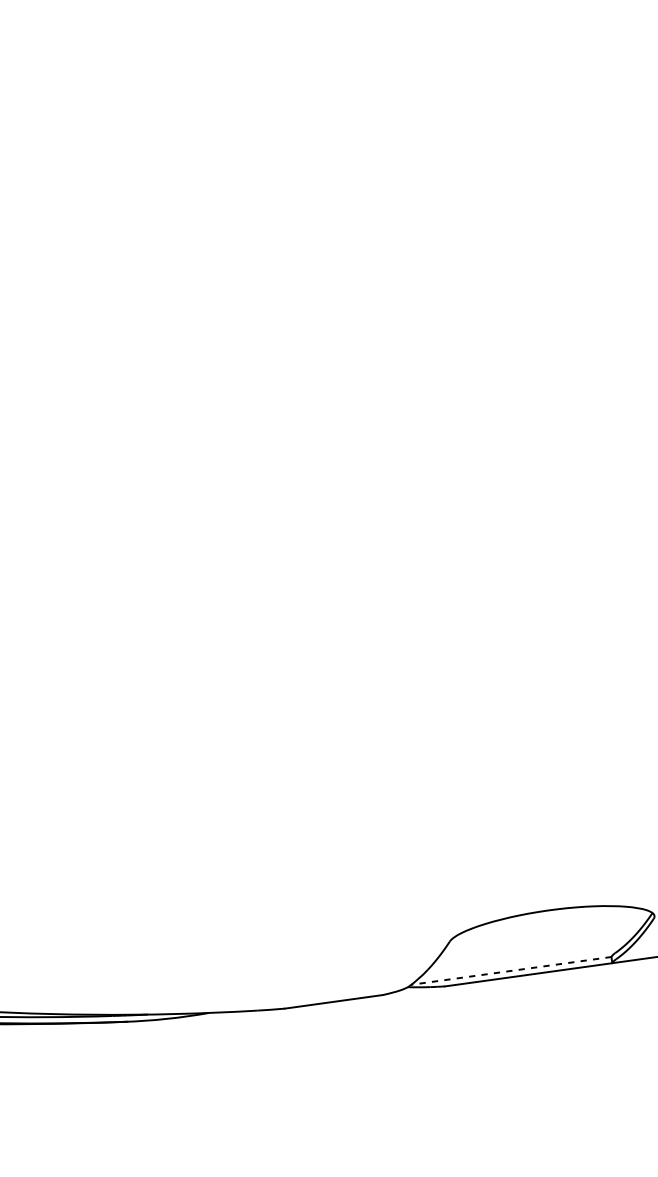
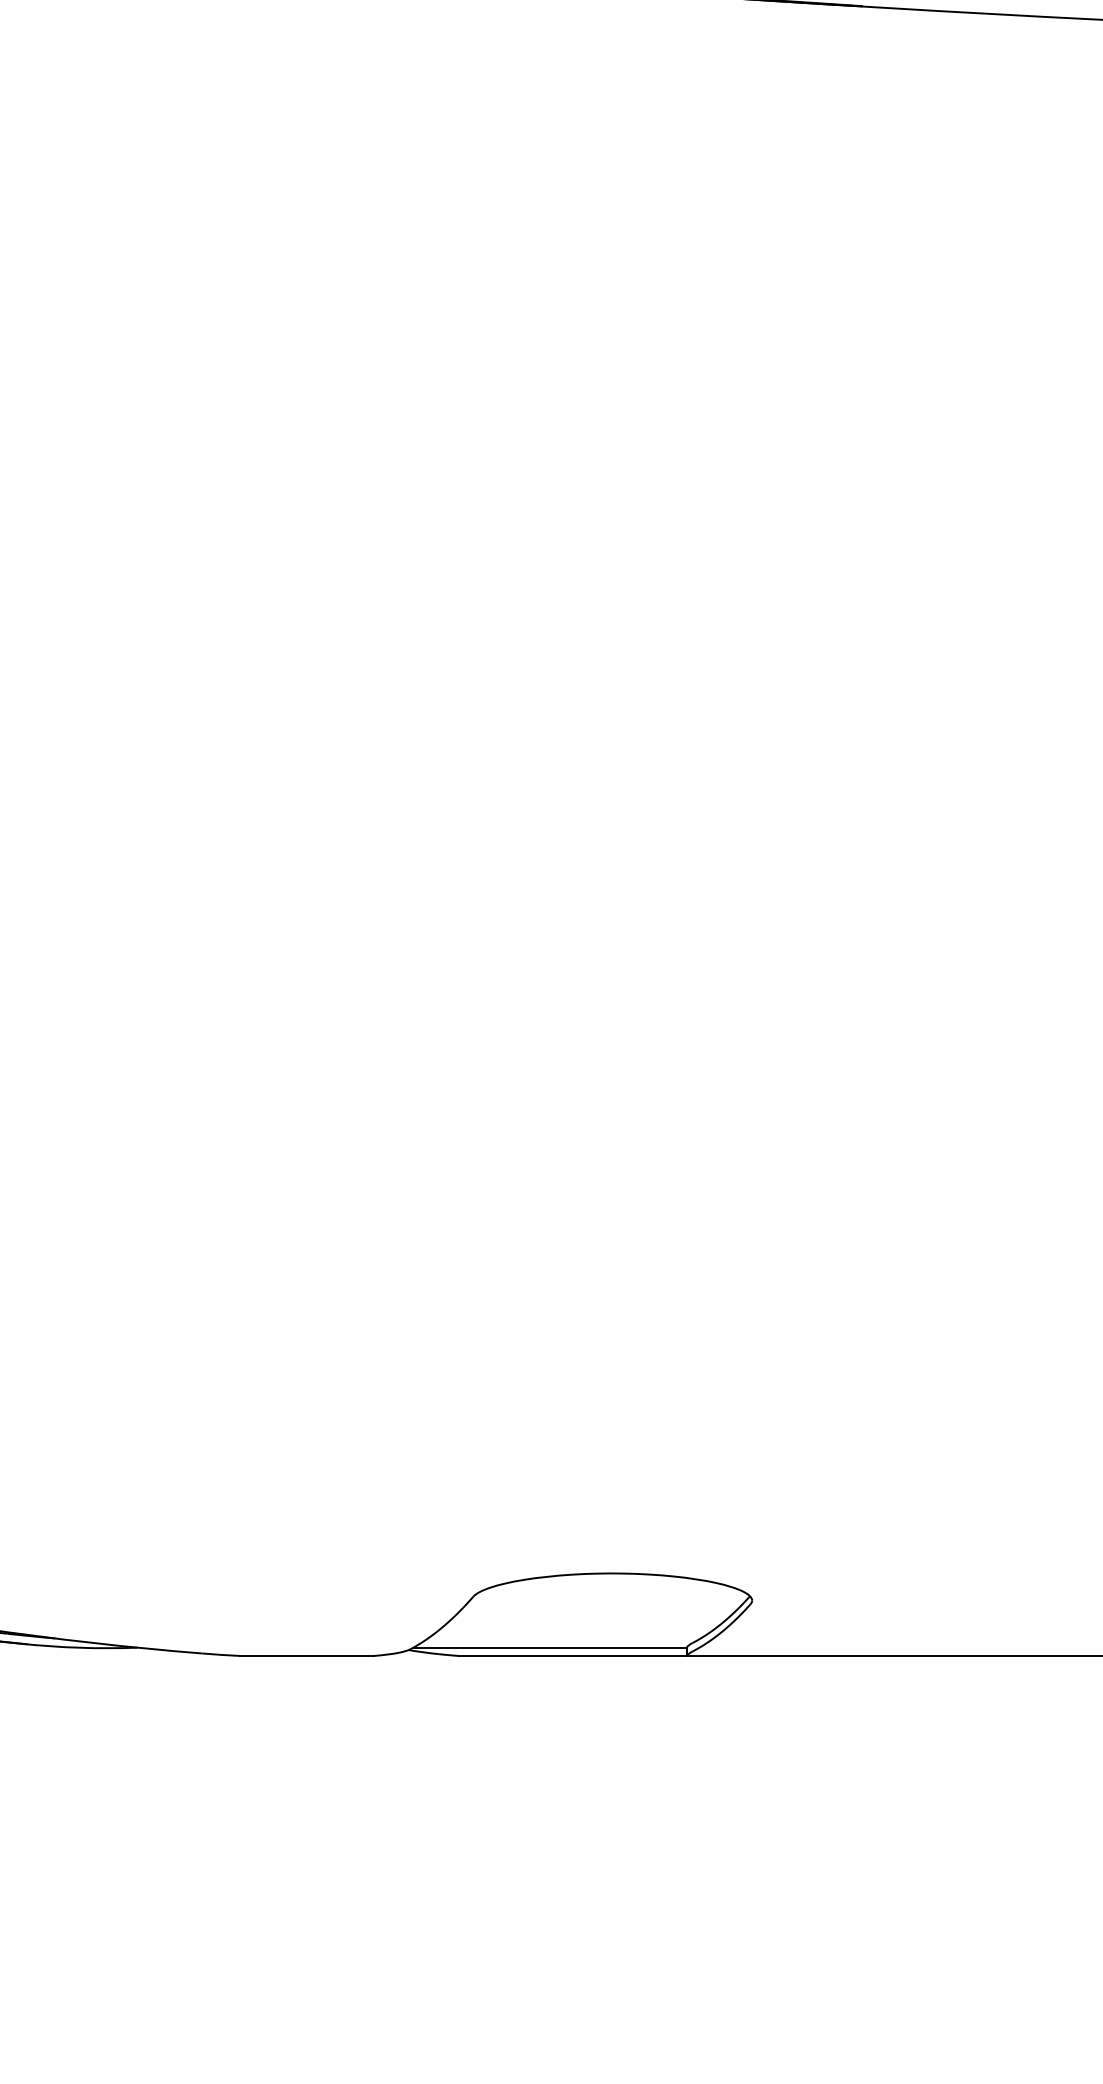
line: (511, 970) -> (550, 1647), dashed -> solid

